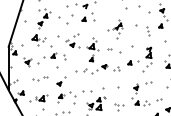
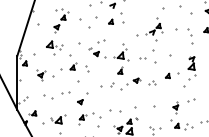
part: (115, 29) -> (150, 34), size x1.43
part: (147, 31) -> (189, 36), size x1.67
part: (40, 78) -> (56, 95), size x1.43

